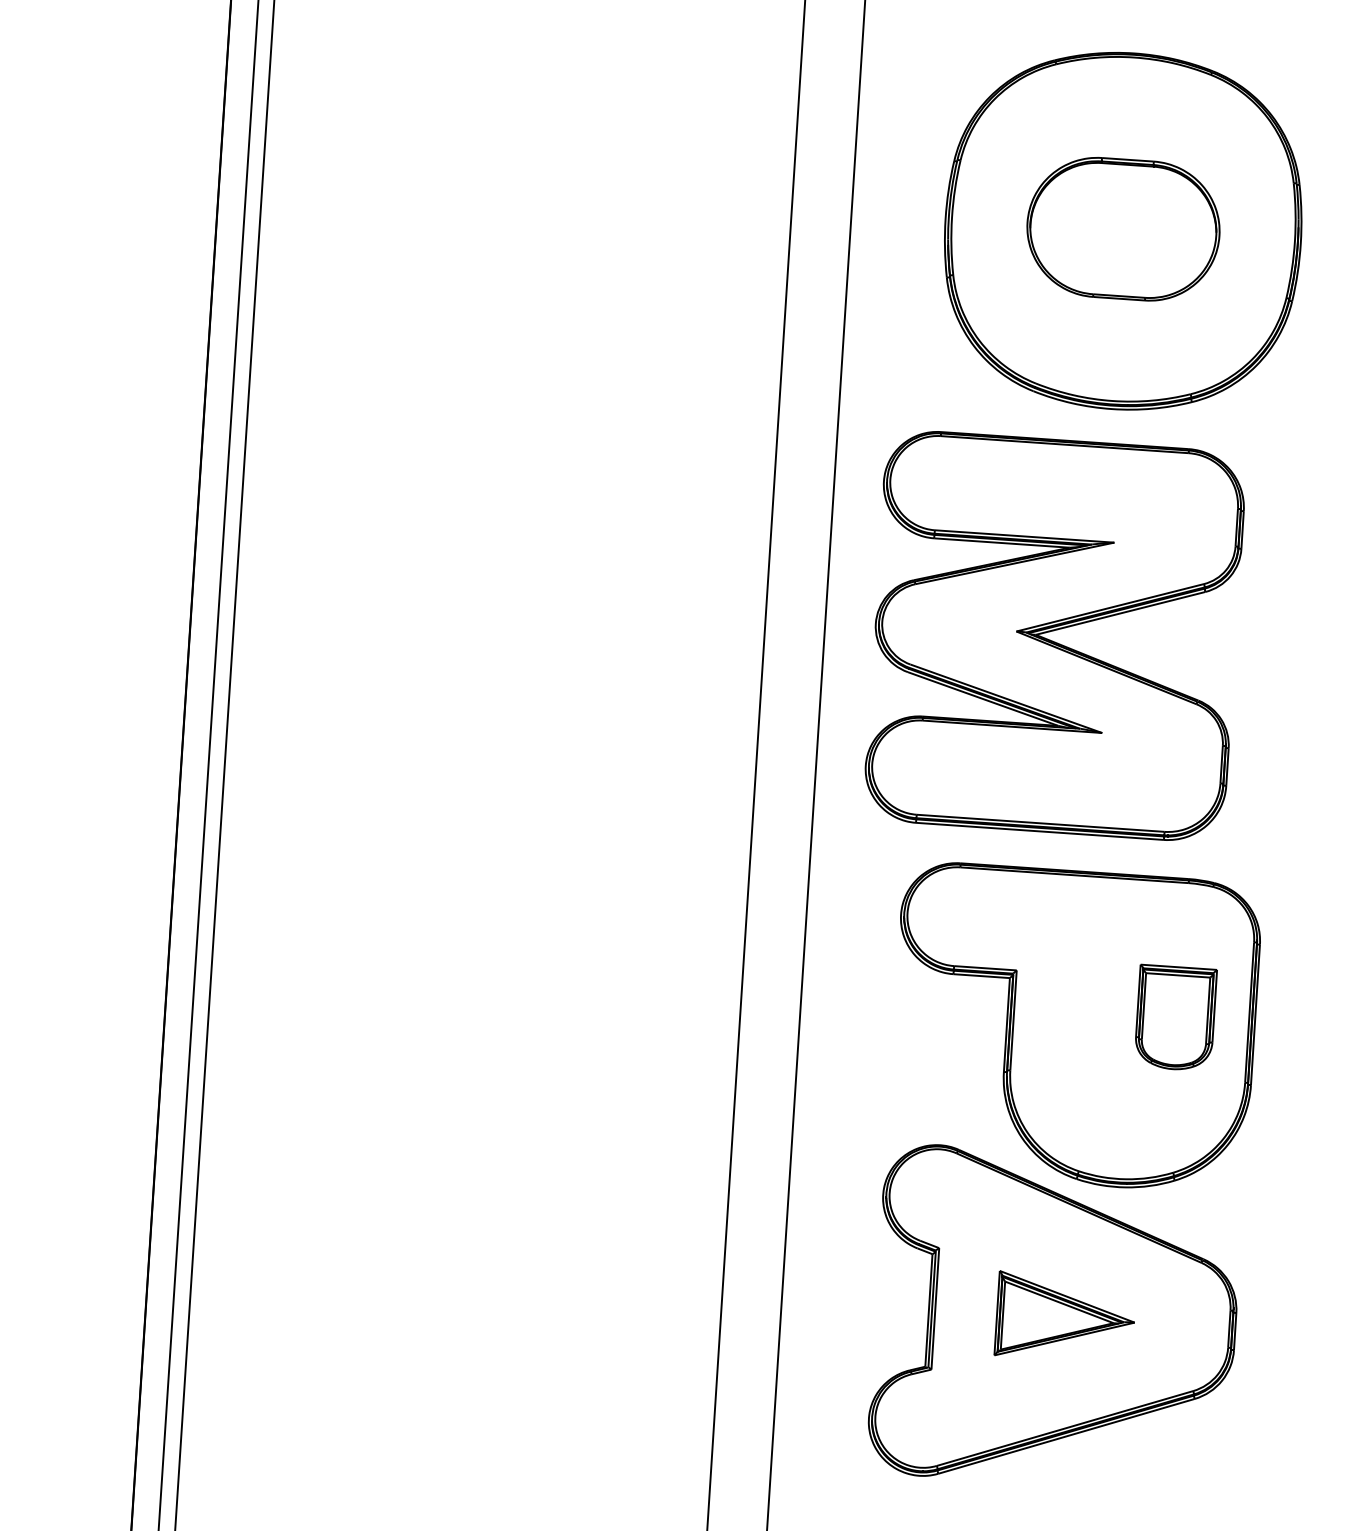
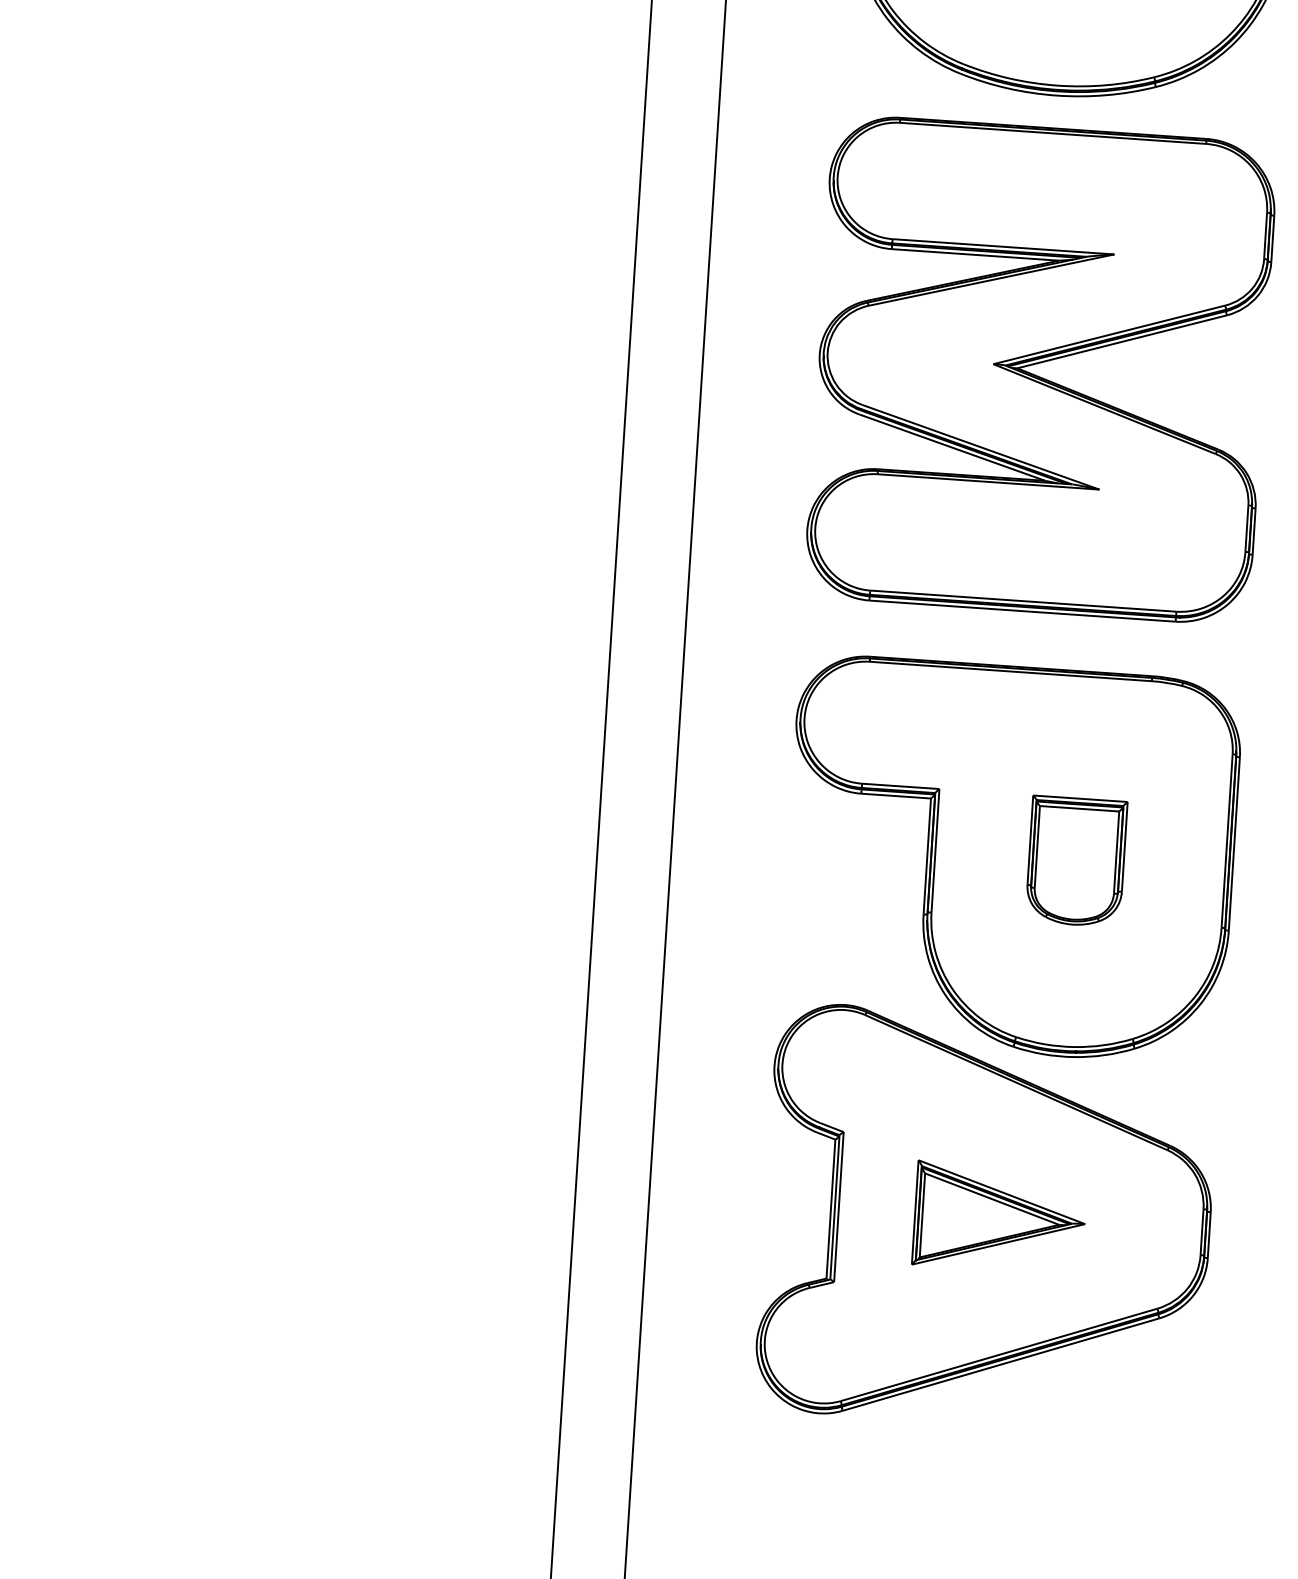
part: (1054, 635) -> (1040, 369), moved
part: (1176, 1016) -> (1077, 859), moved

